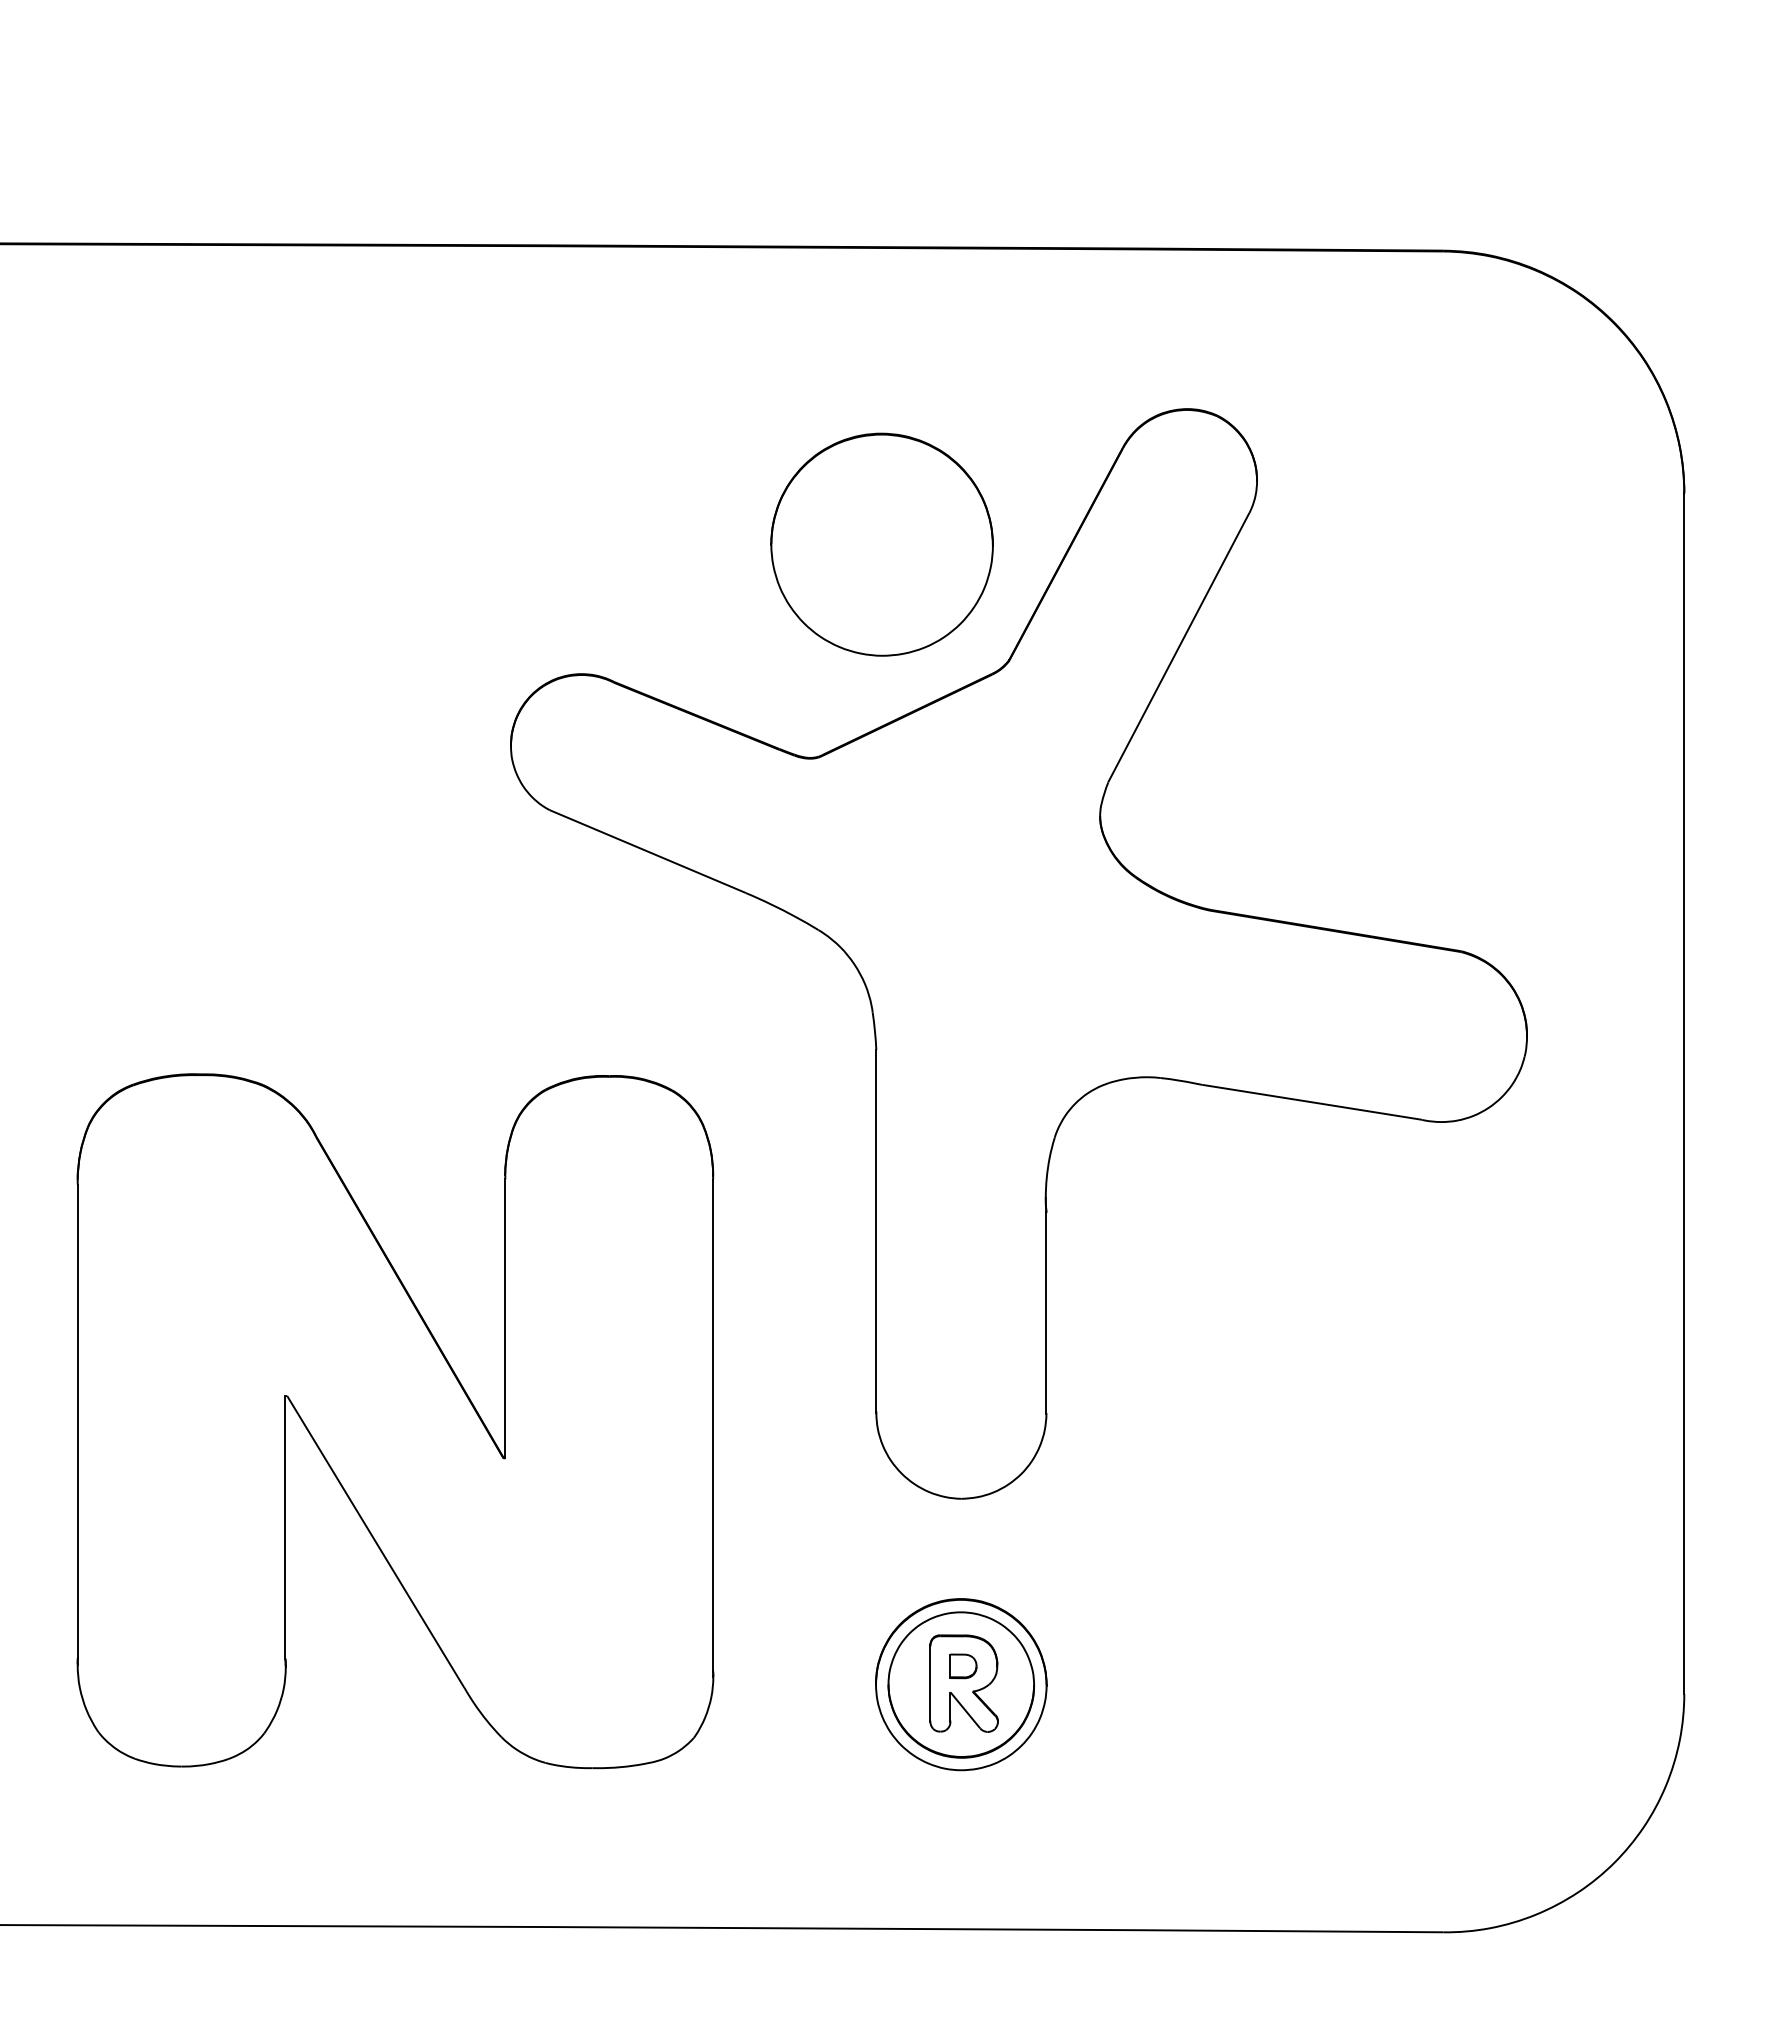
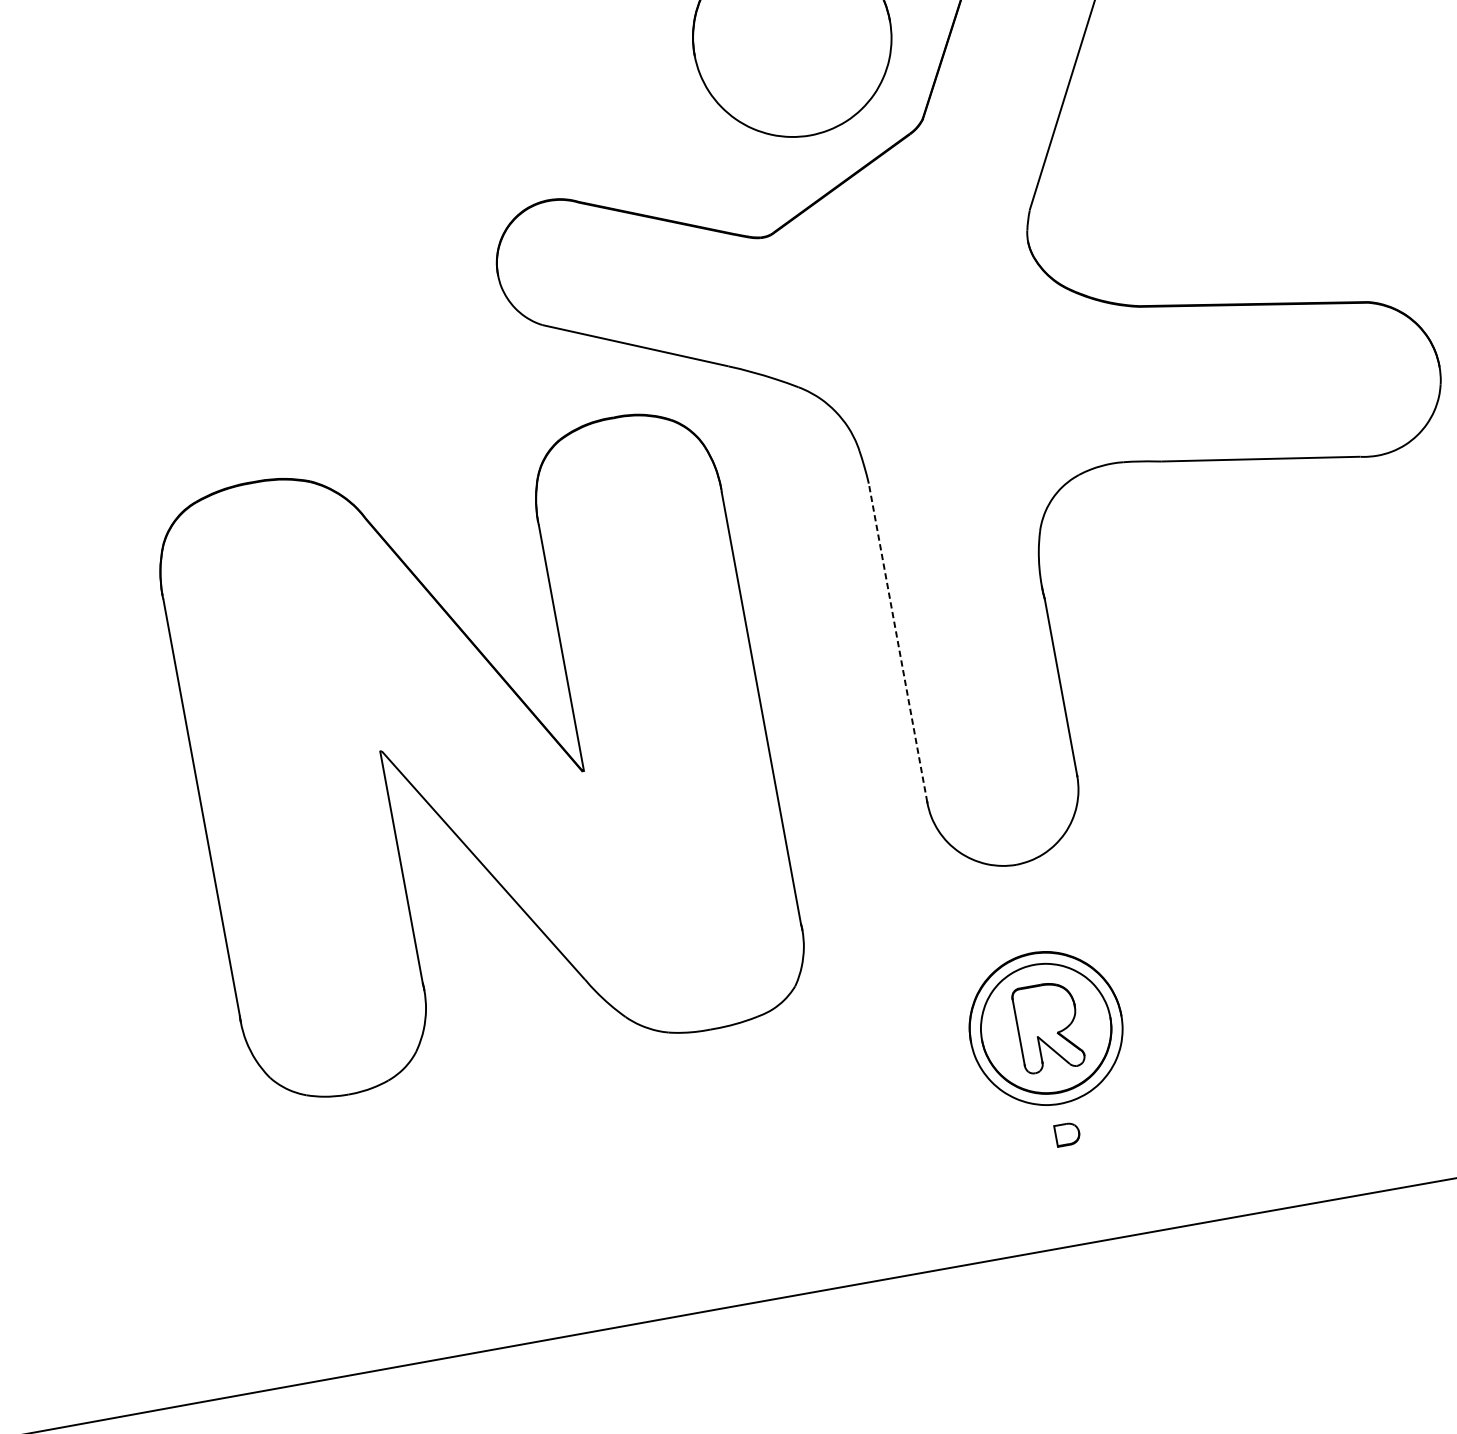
line: (876, 1231) -> (898, 643), solid -> dashed
part: (395, 1421) -> (481, 756), moved
part: (963, 1666) -> (1067, 1134), moved

